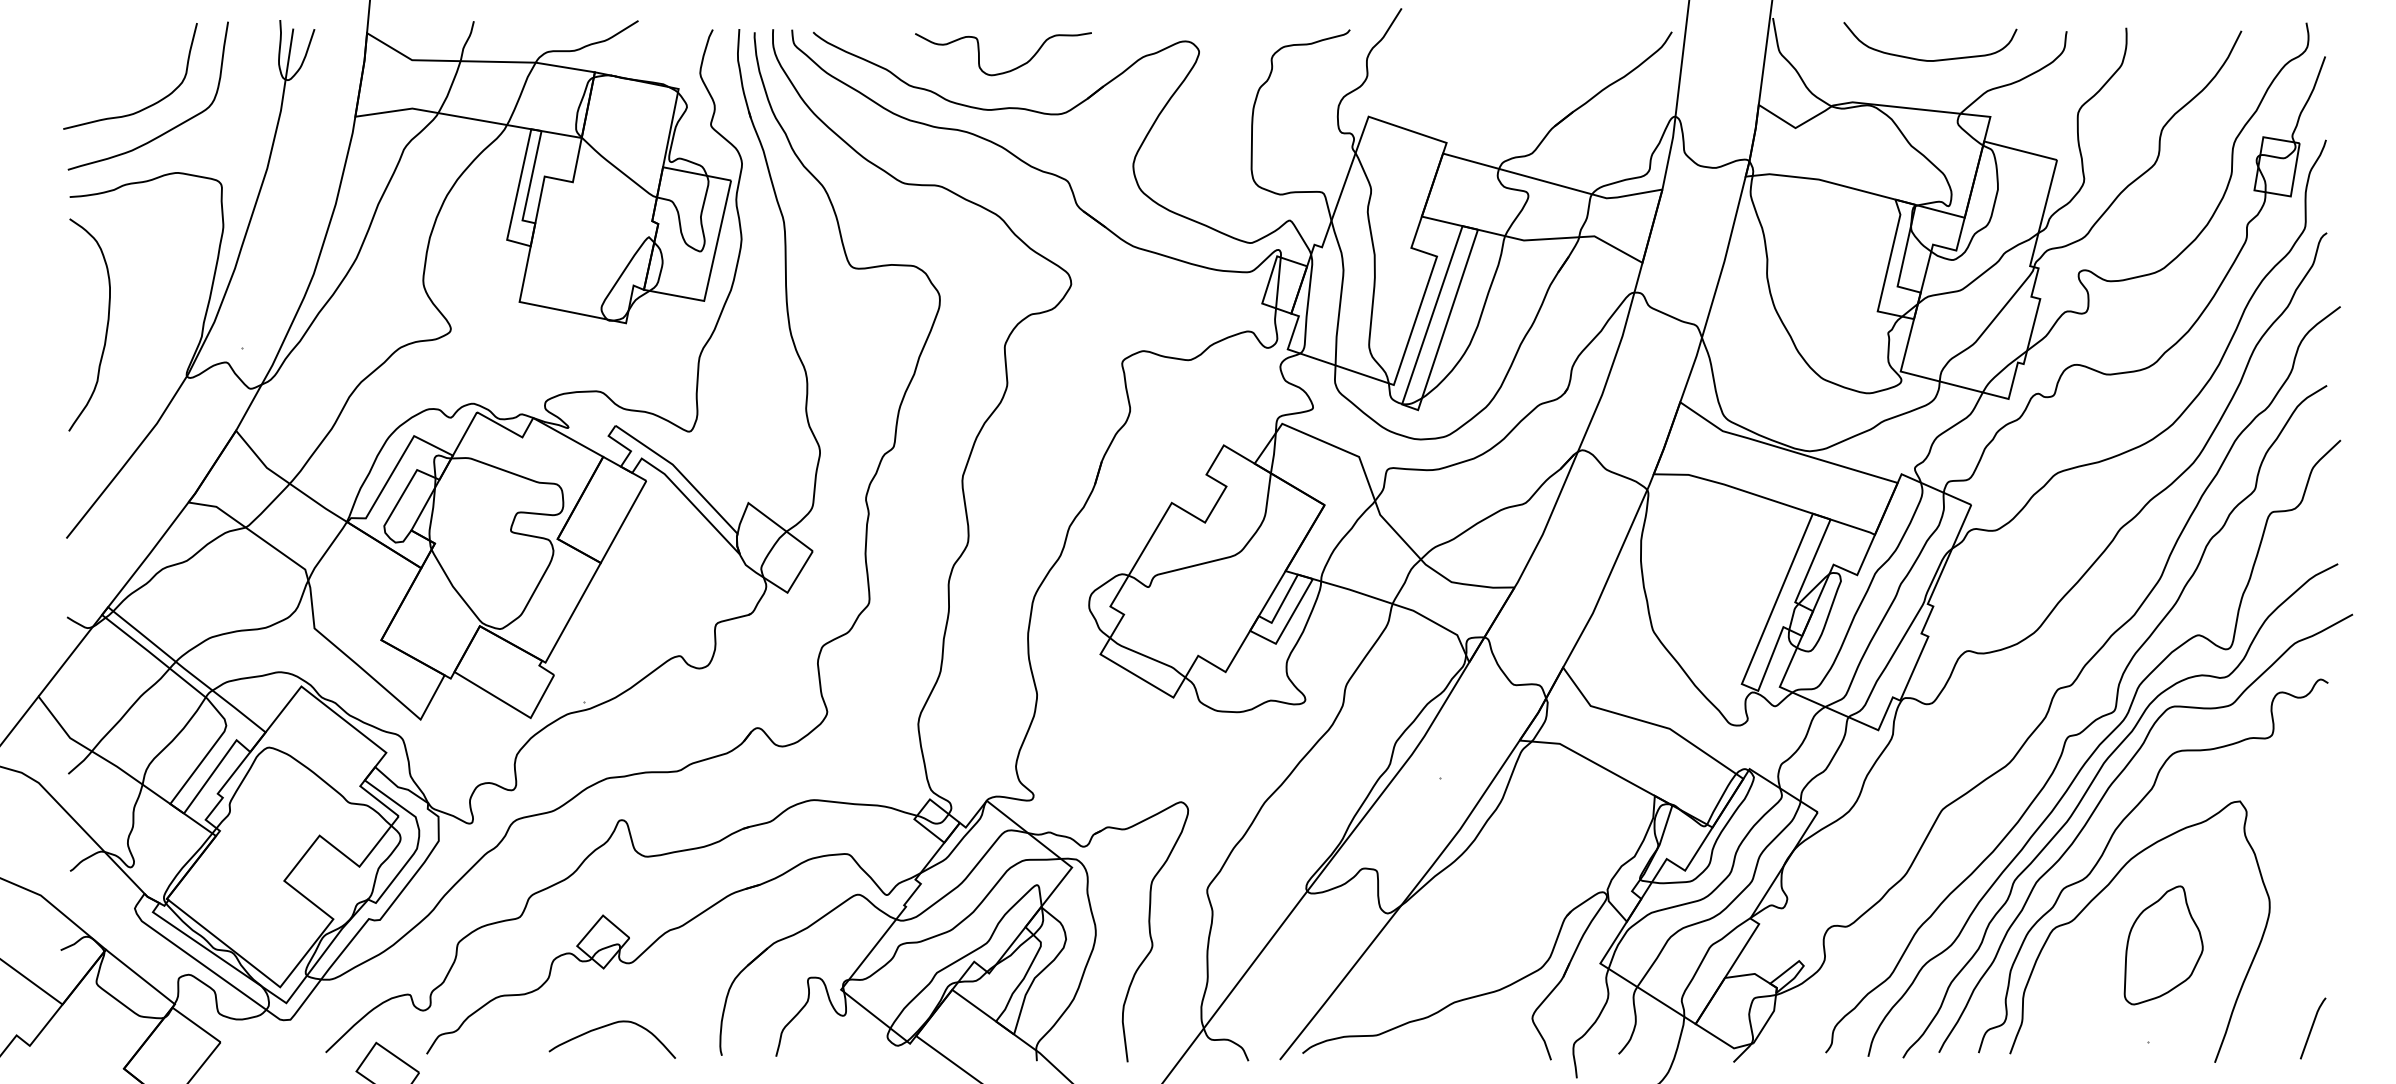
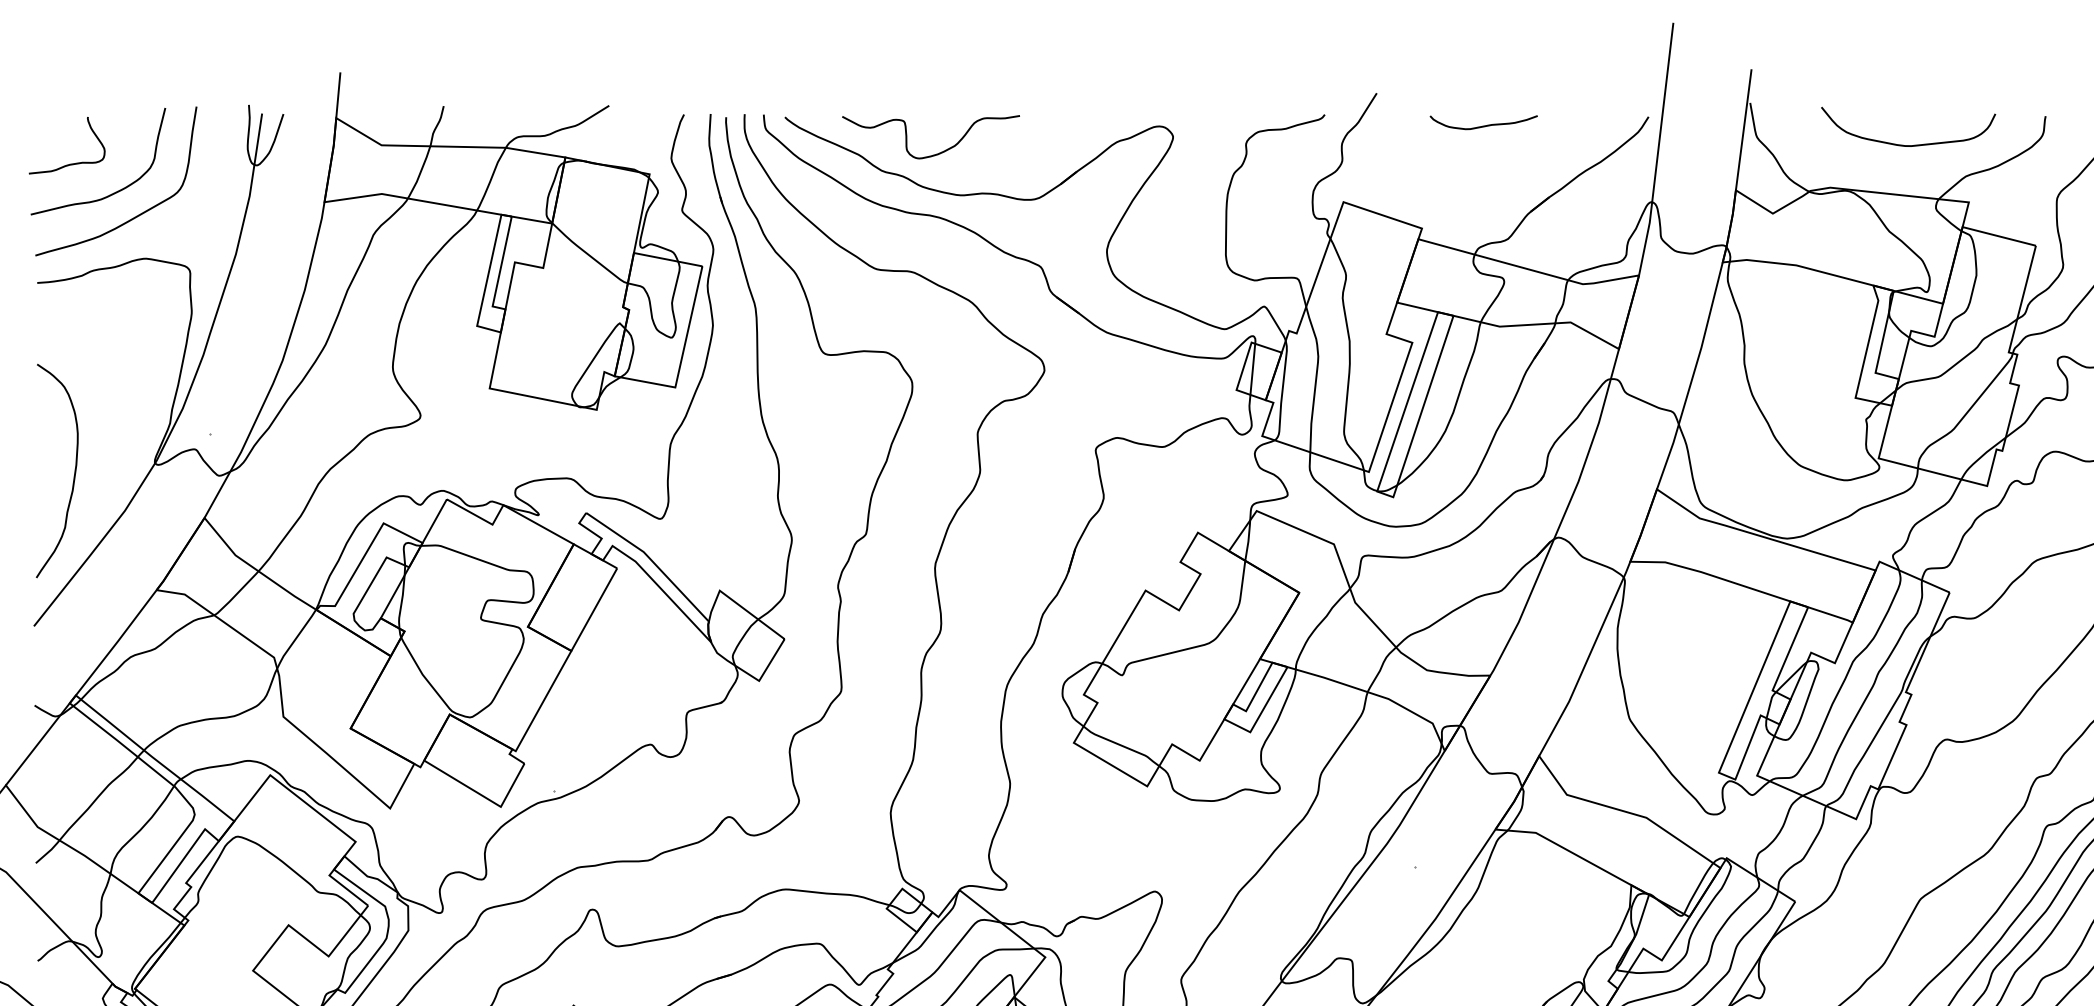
curve: (1507, 40) -> (1483, 125), added
curve: (1008, 70) -> (936, 153), moved
curve: (101, 78) -> (69, 163), added
curve: (106, 325) -> (74, 471), moved

